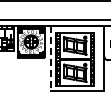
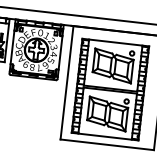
line: (50, 58) -> (66, 83), dashed -> solid

